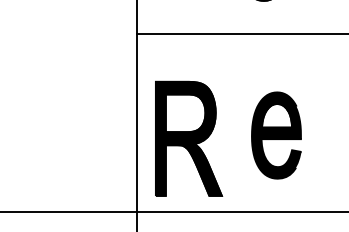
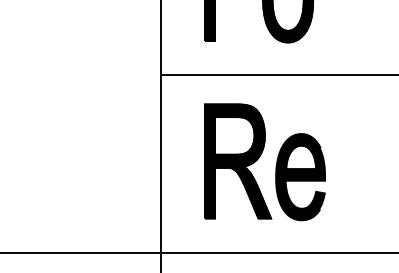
part: (189, 138) -> (238, 161), moved

